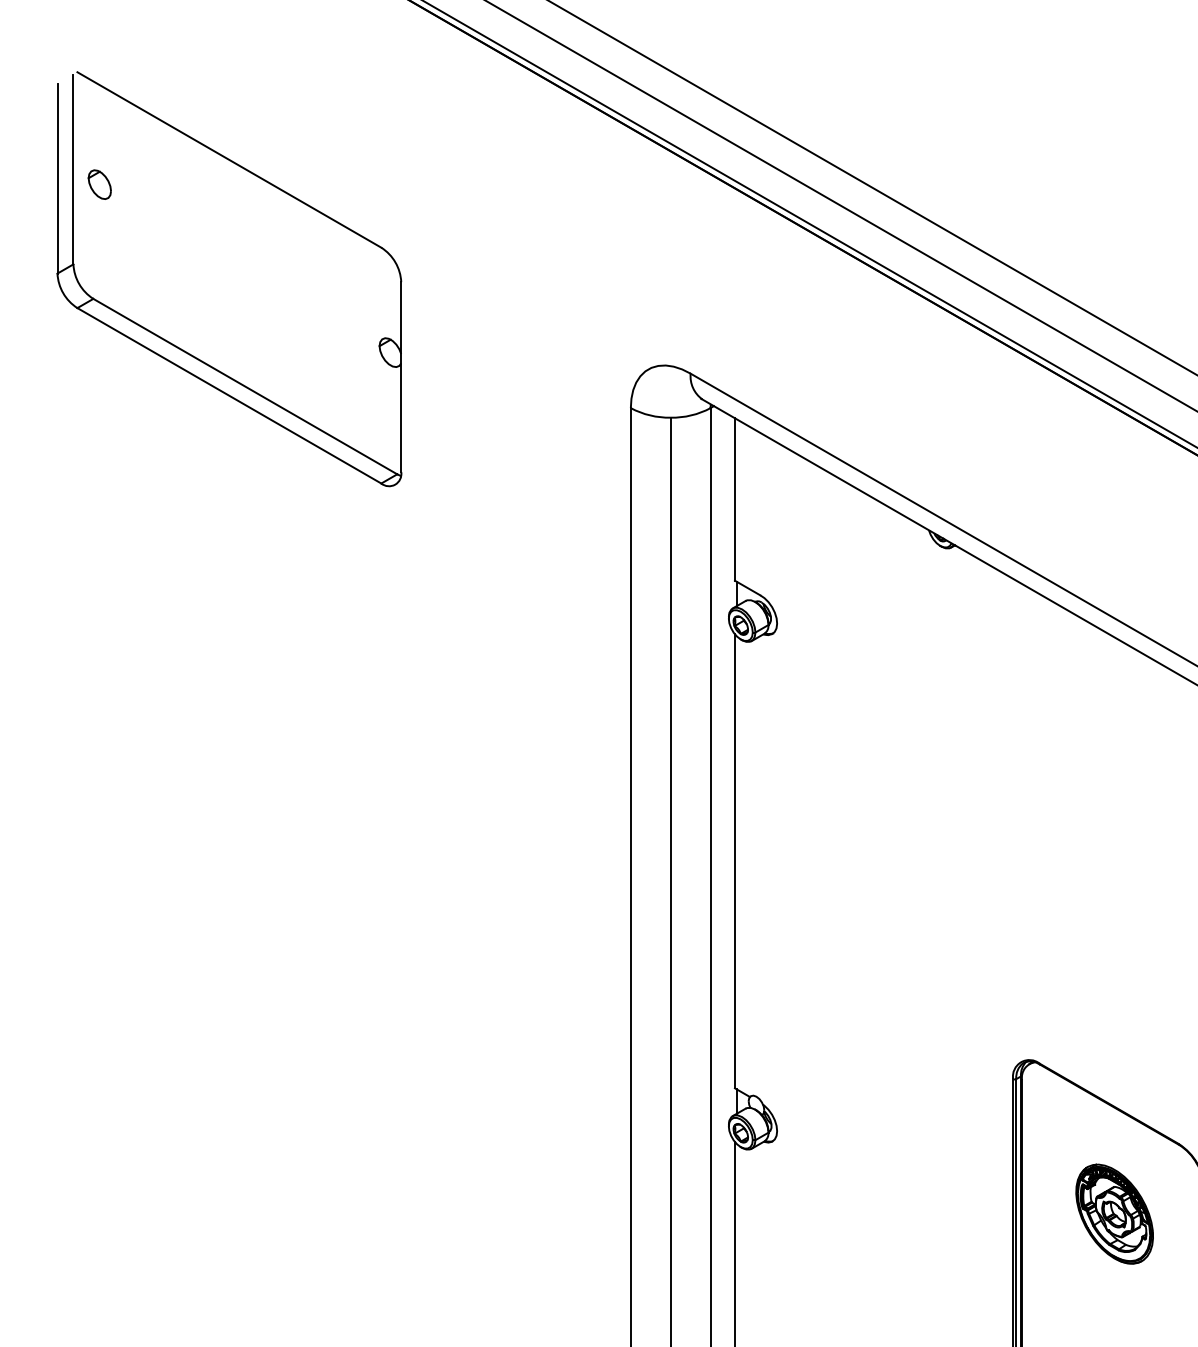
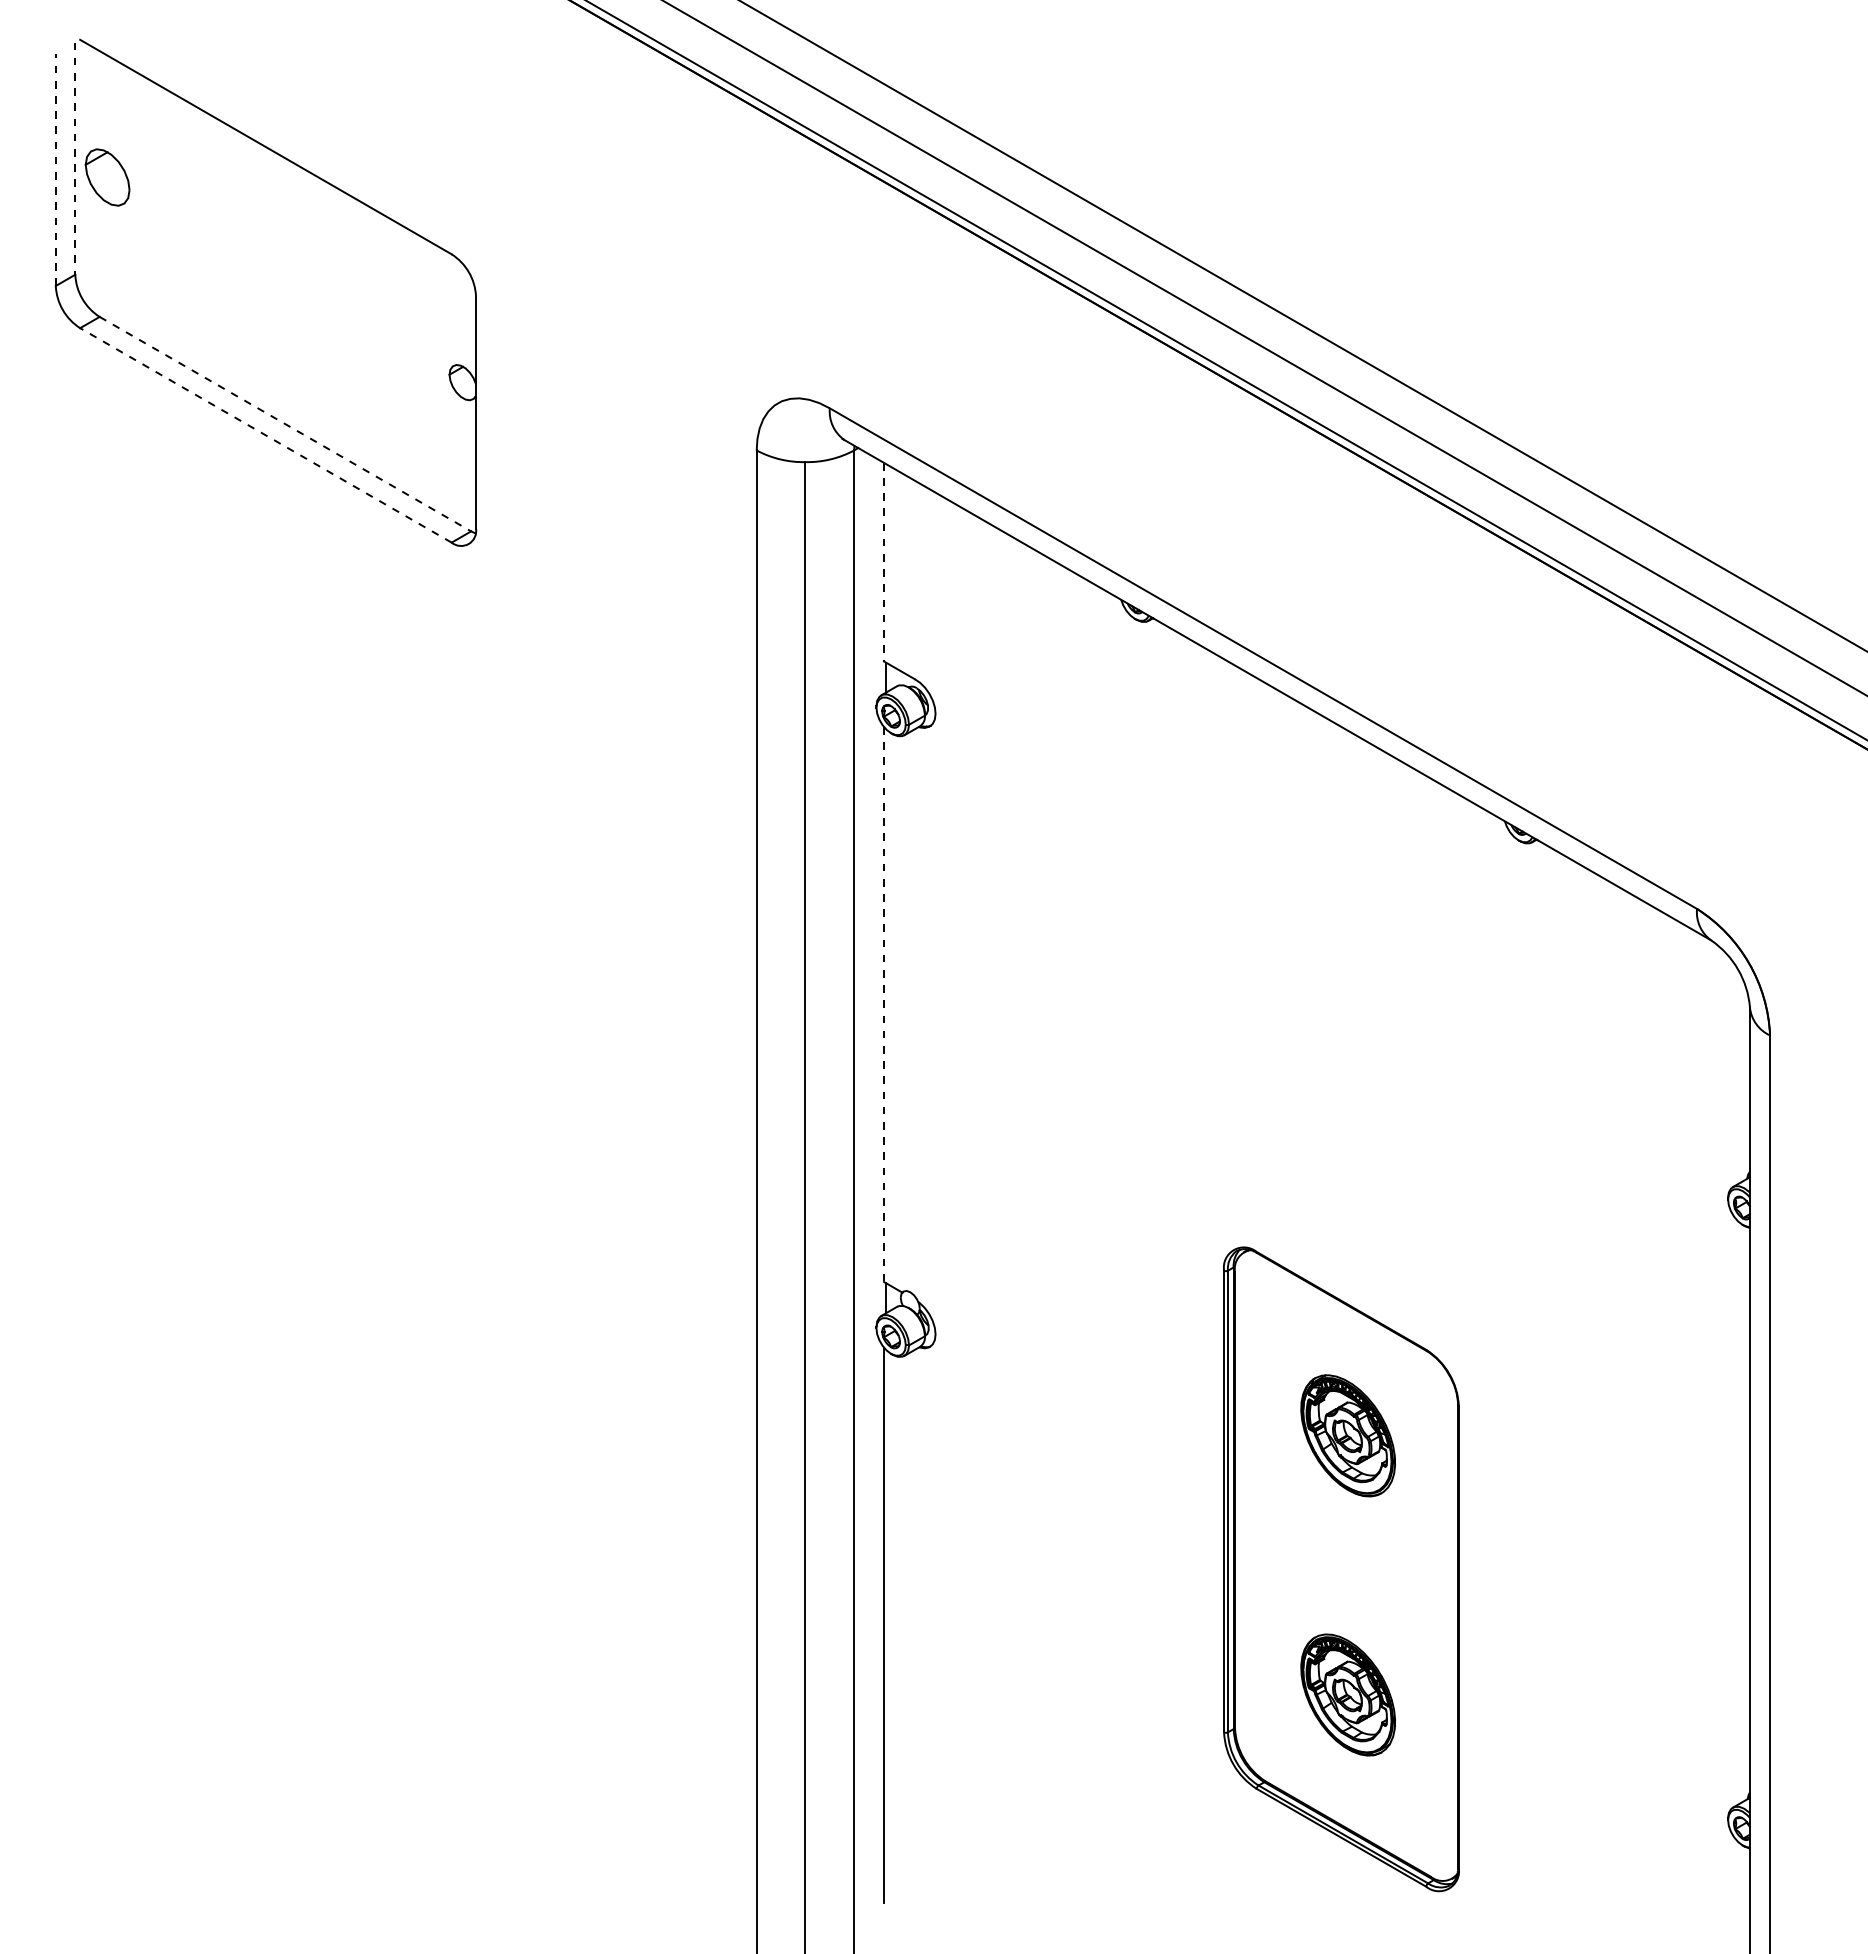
line: (73, 170) -> (75, 159), solid -> dashed
line: (57, 178) -> (55, 169), solid -> dashed
part: (99, 184) -> (107, 176), size x1.6
line: (245, 386) -> (285, 424), solid -> dashed
line: (229, 395) -> (265, 435), solid -> dashed
line: (735, 499) -> (884, 562), solid -> dashed
line: (735, 862) -> (884, 1005), solid -> dashed

